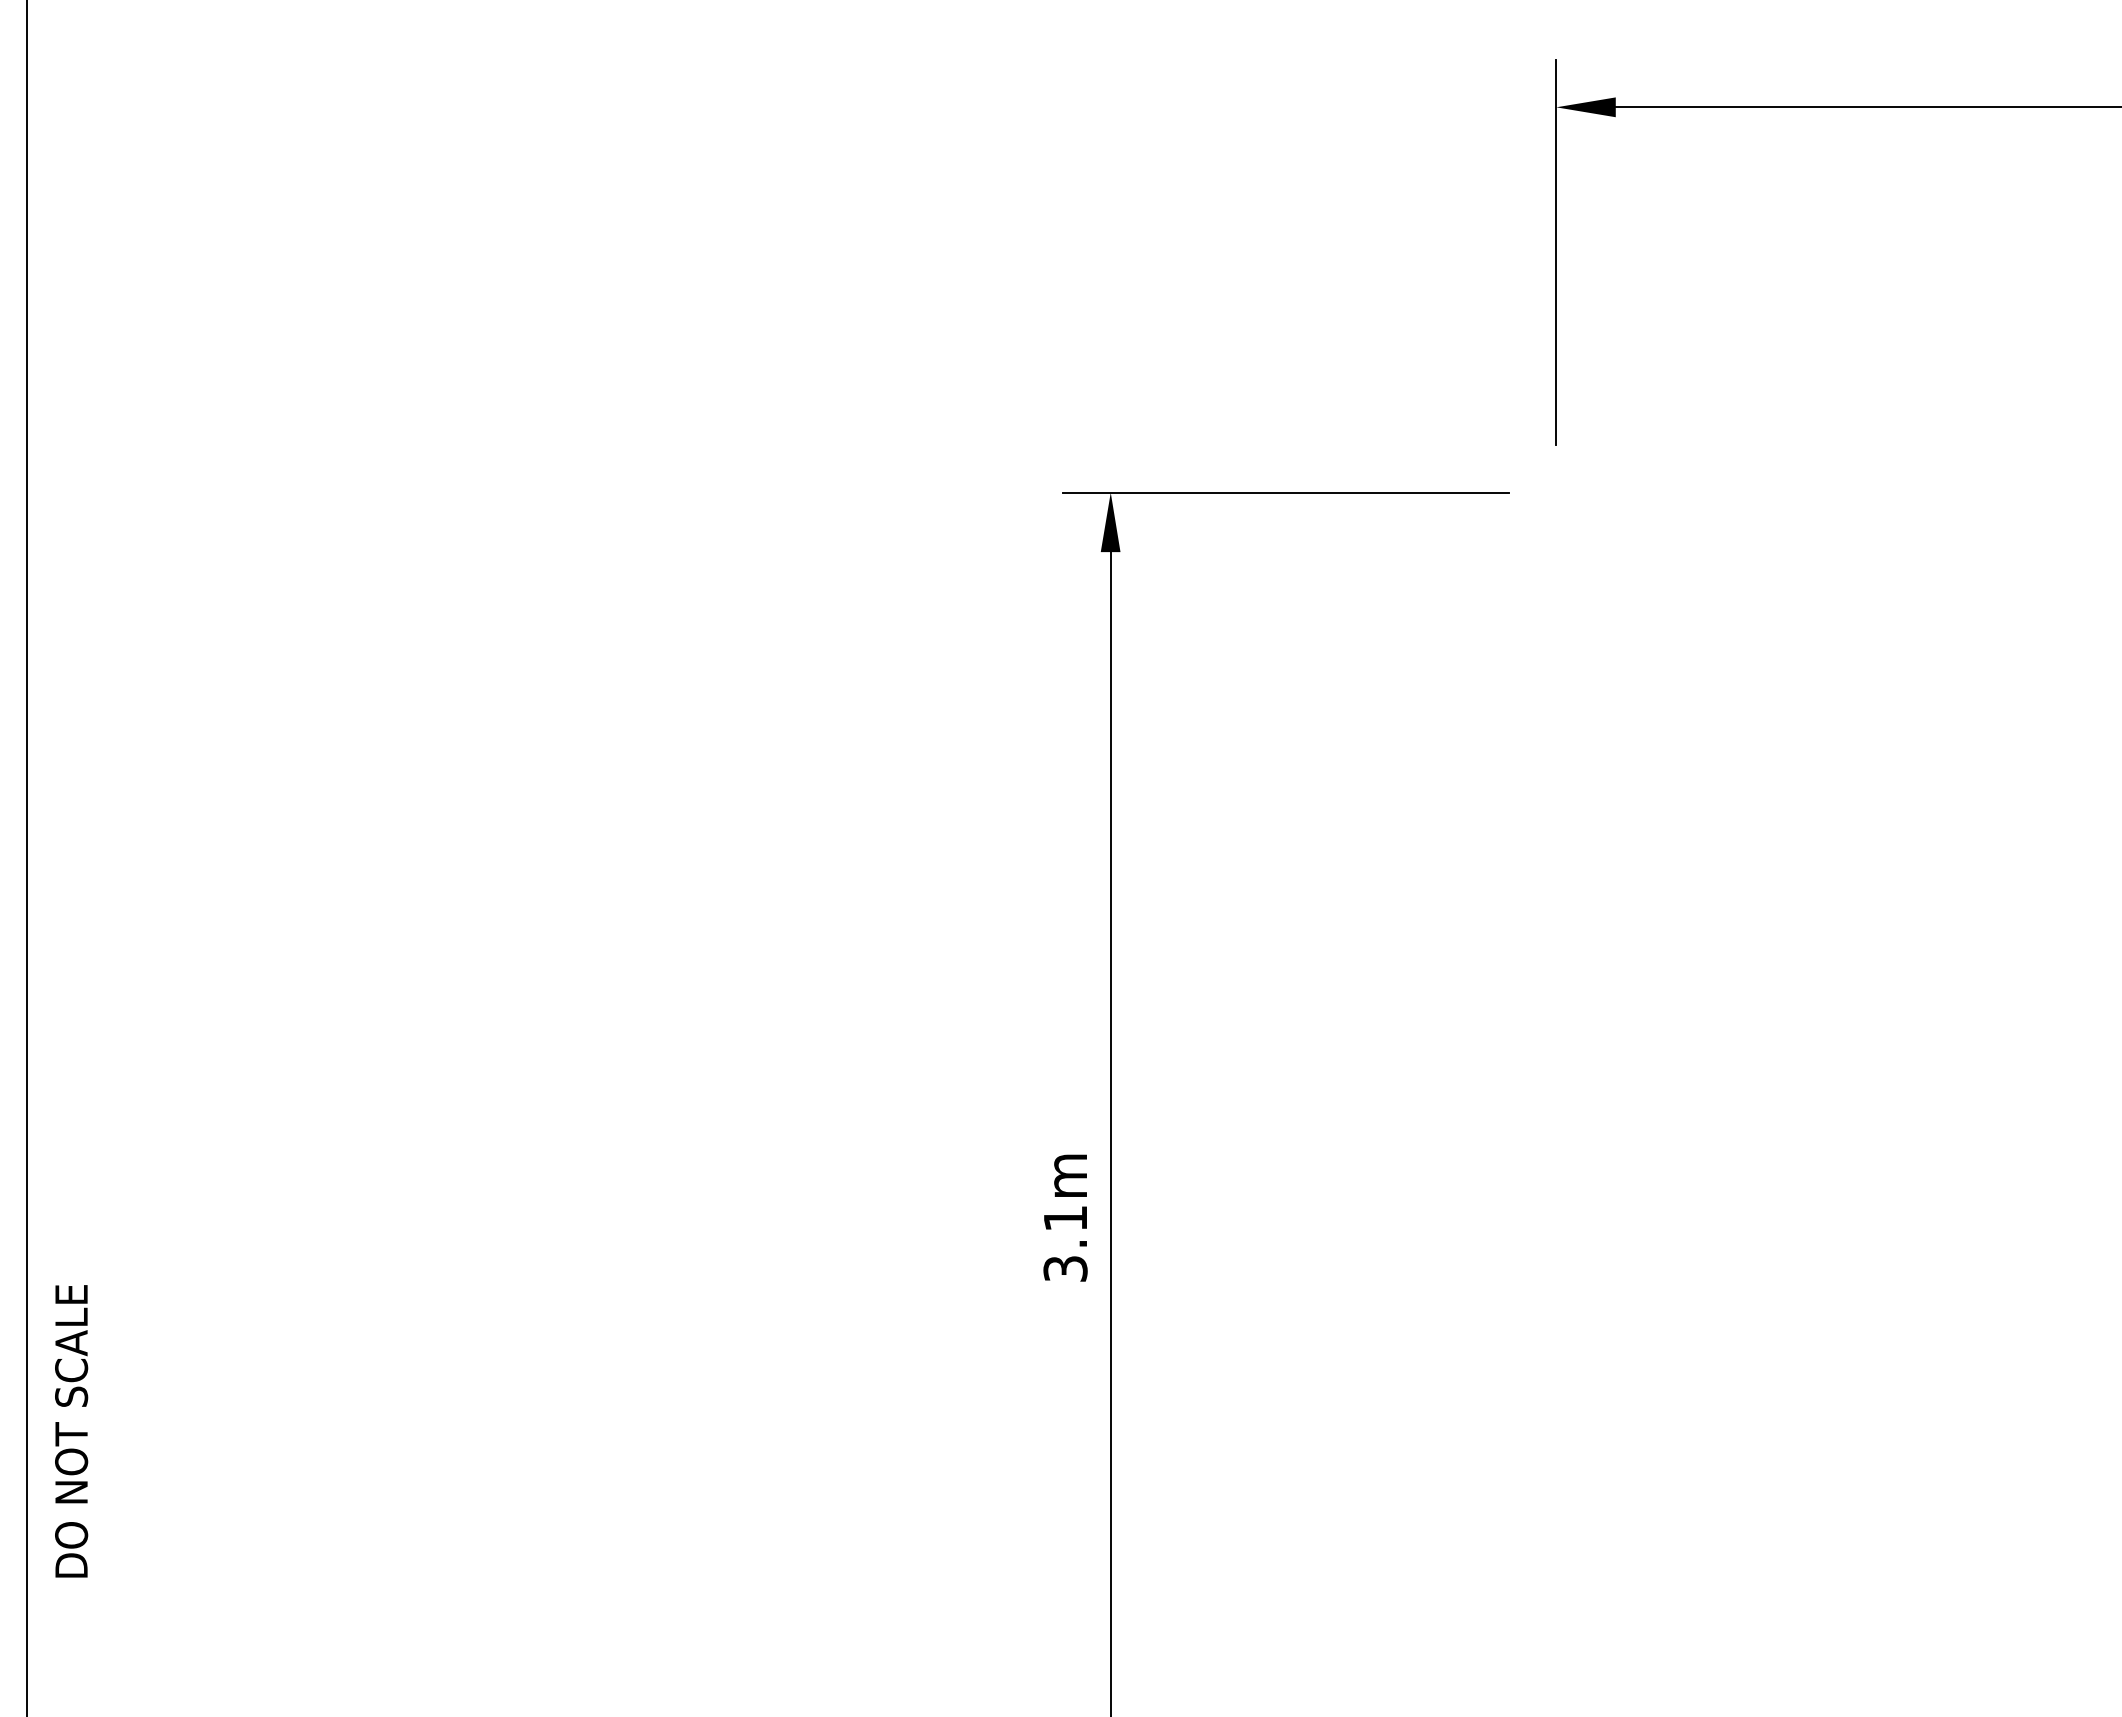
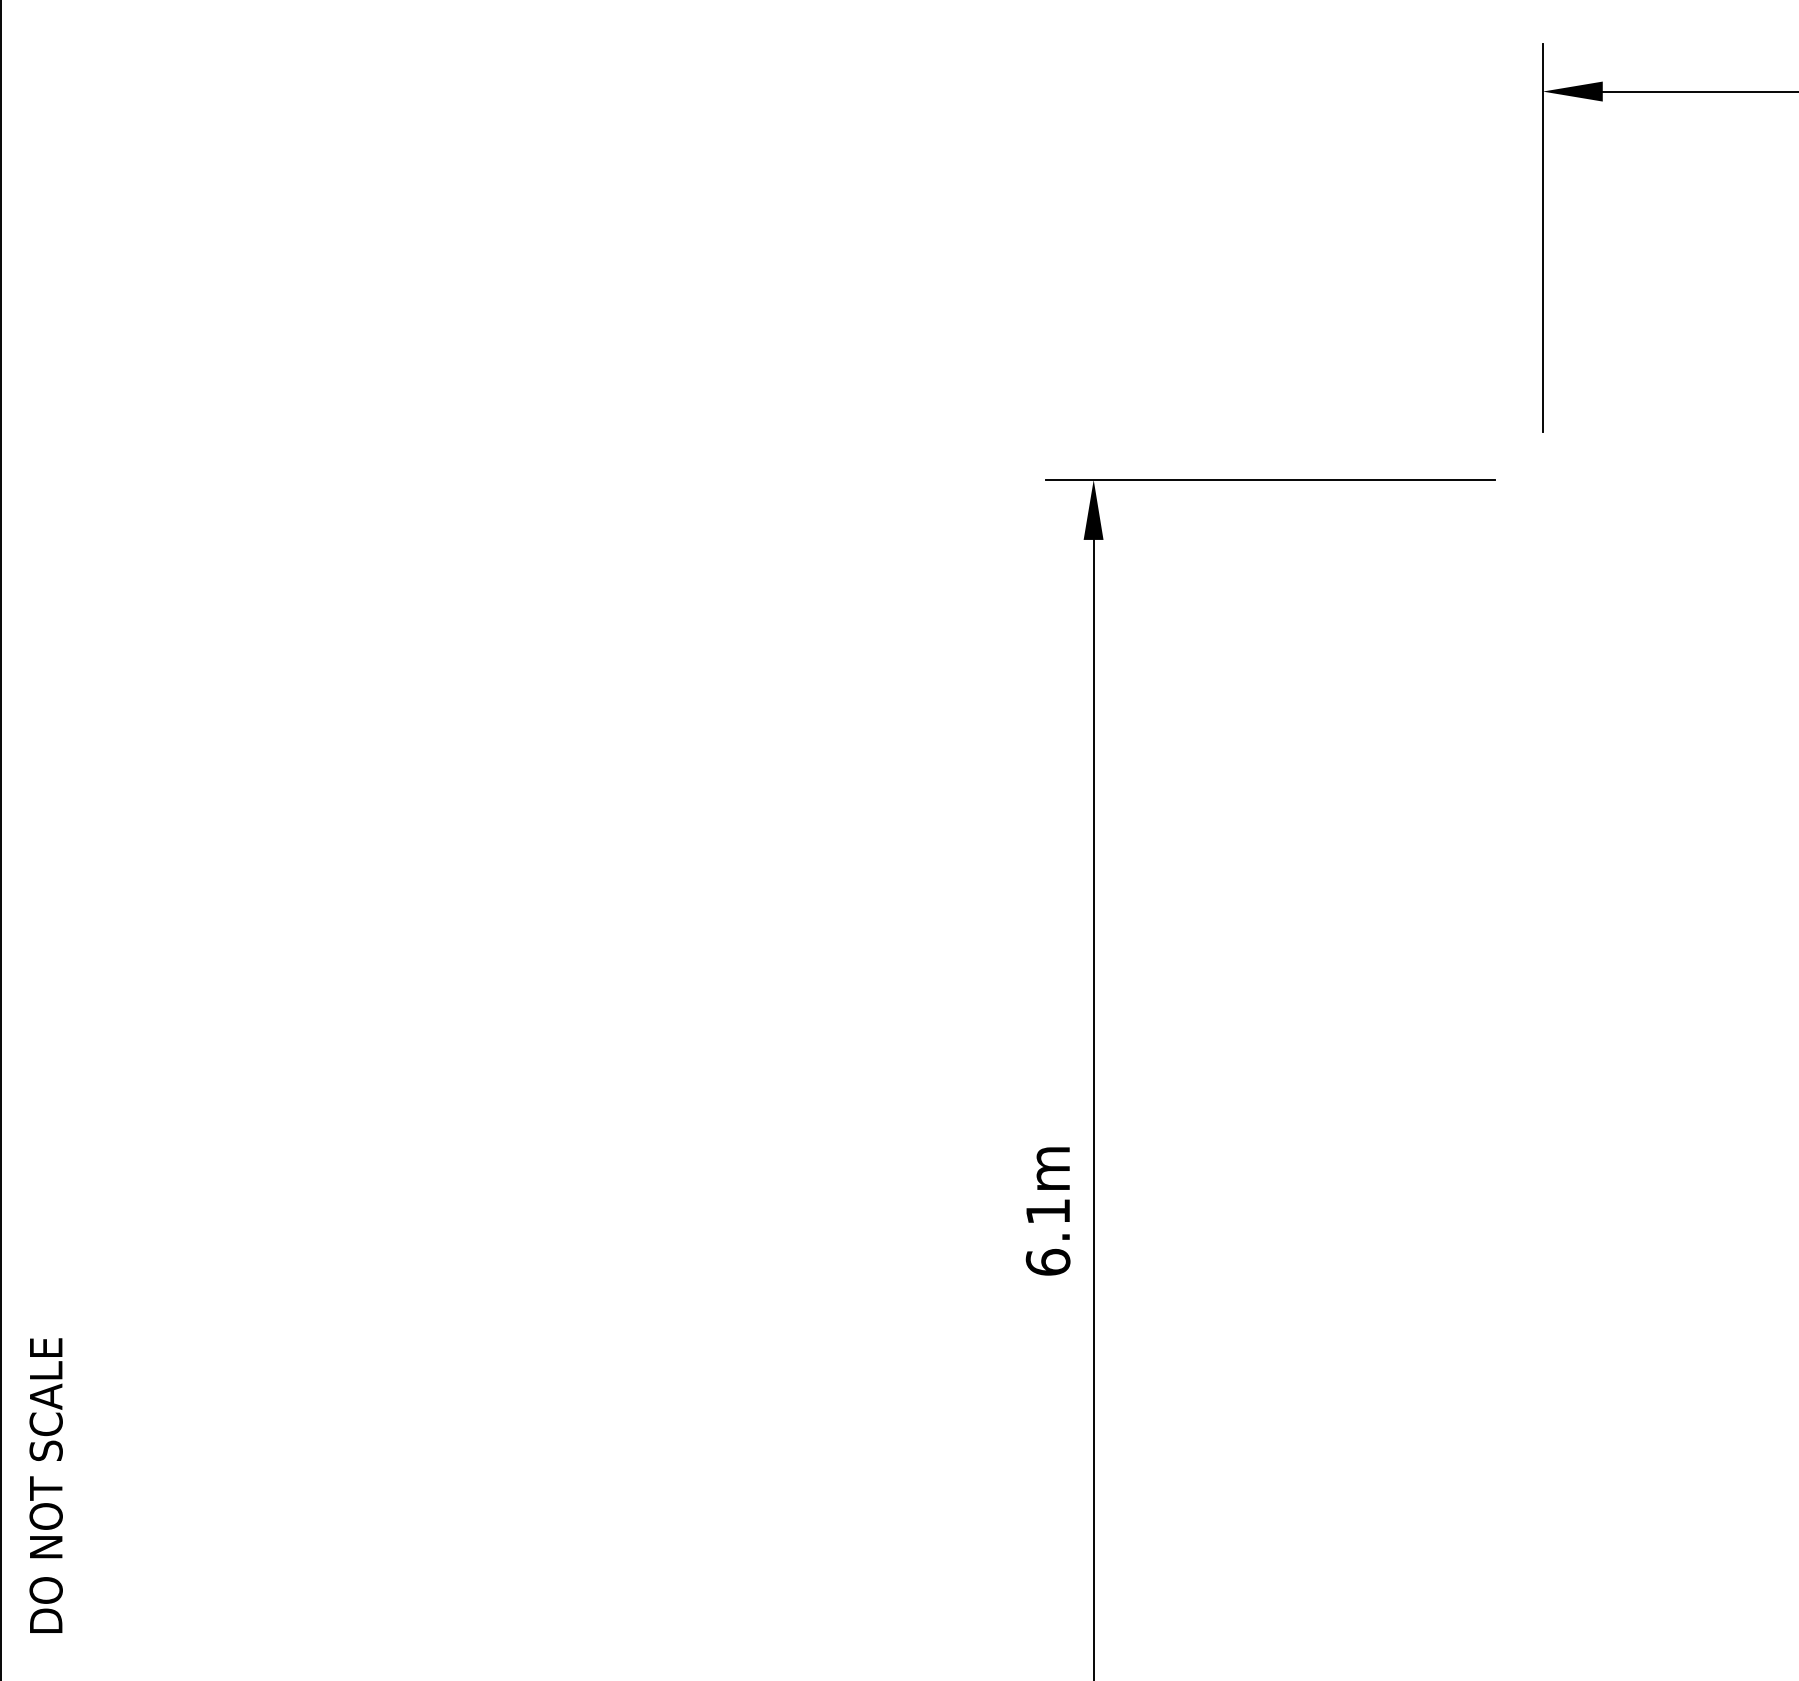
text: (1065, 1268) -> (1048, 1262), 3.1m -> 6.1m
text: (71, 1431) -> (46, 1485), moved

